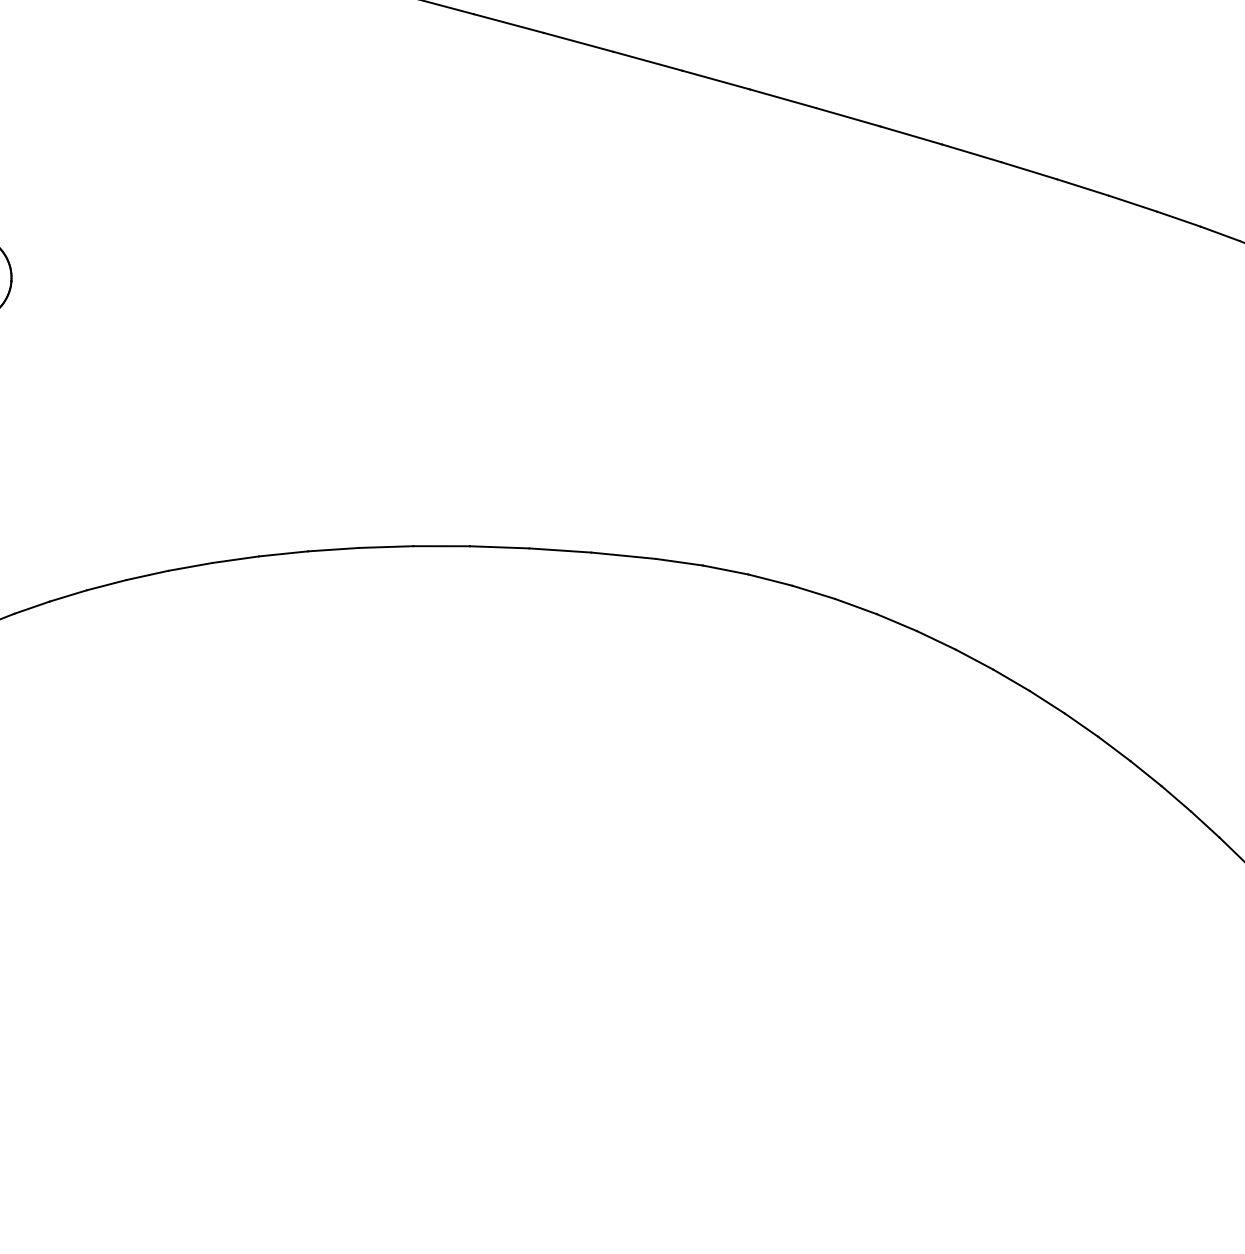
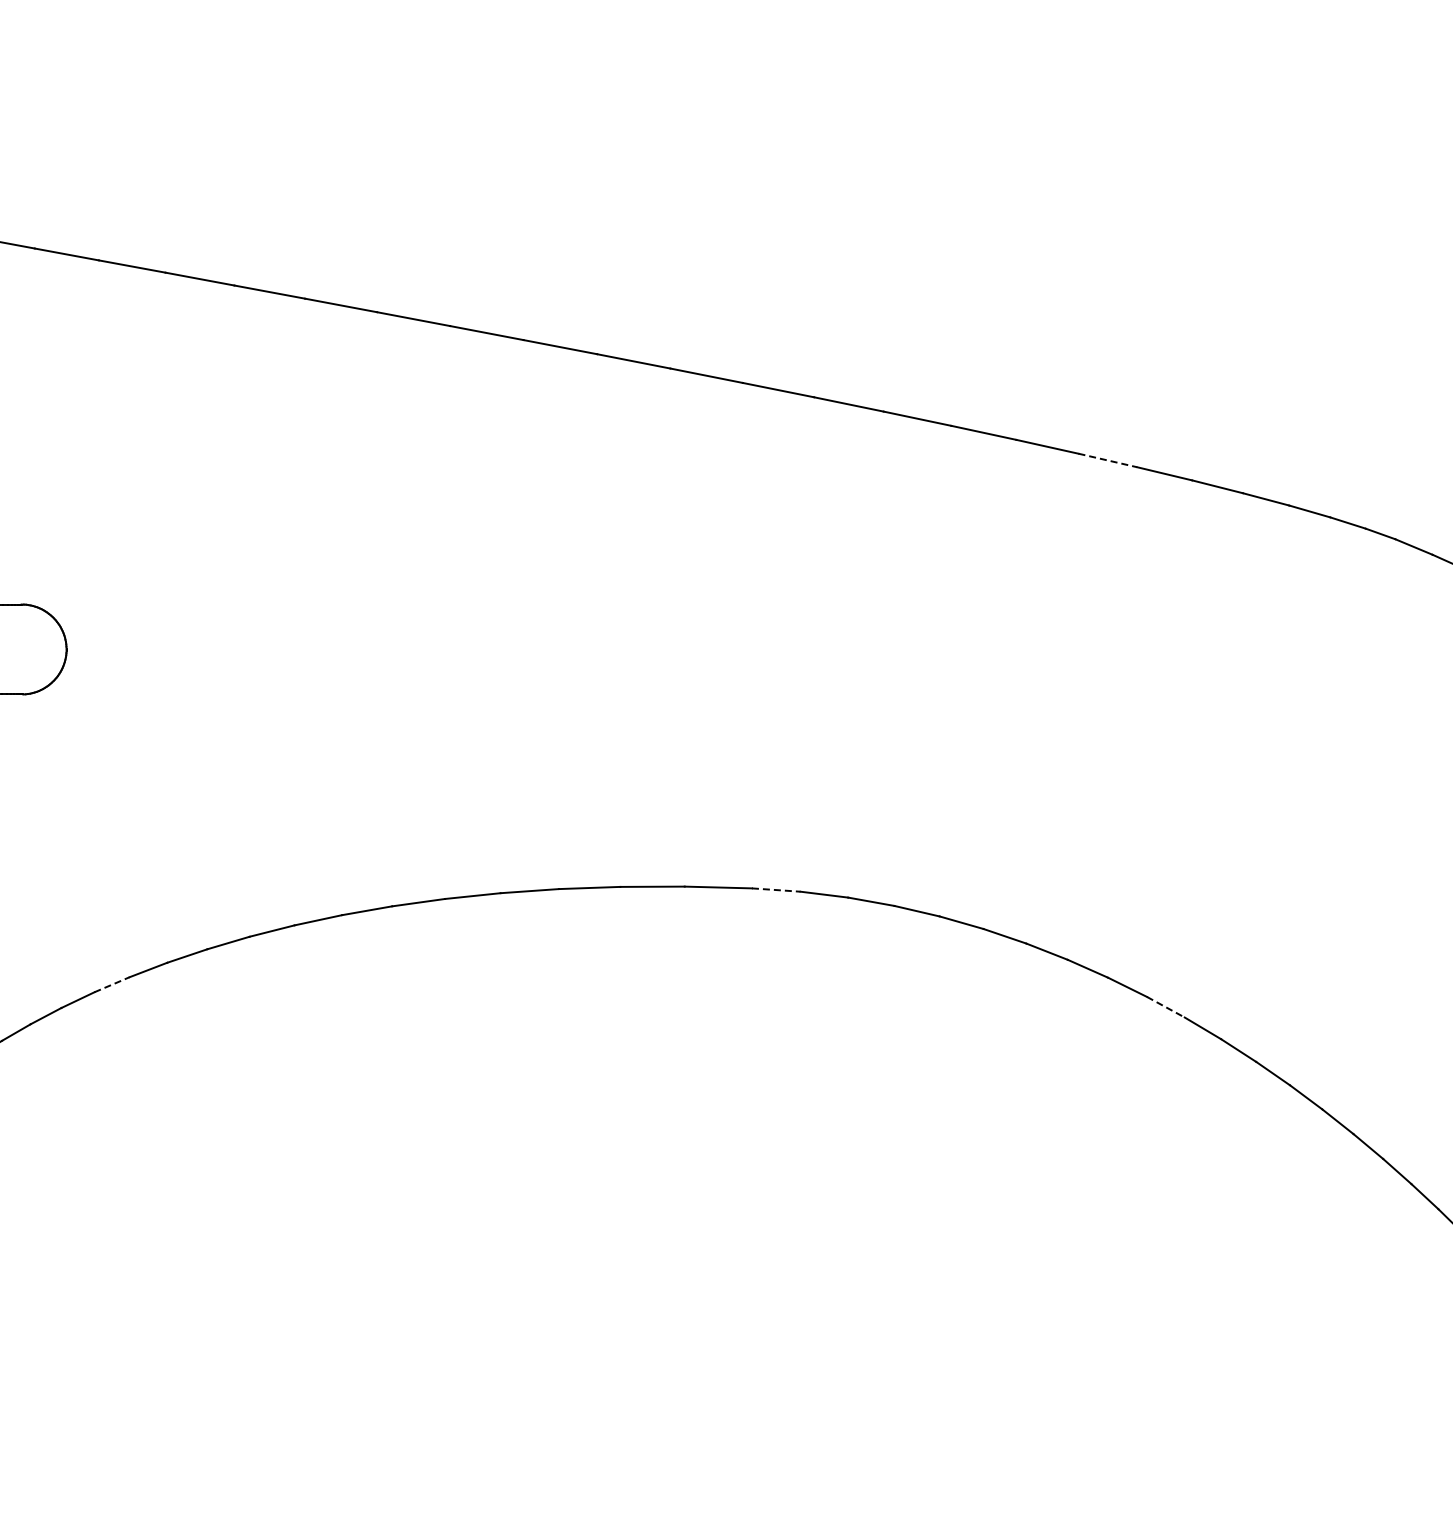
line: (1029, 170) -> (1108, 460), solid -> dashed
line: (679, 562) -> (776, 890), solid -> dashed
line: (32, 607) -> (112, 984), solid -> dashed
line: (1046, 702) -> (1165, 1007), solid -> dashed

